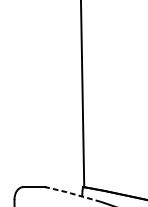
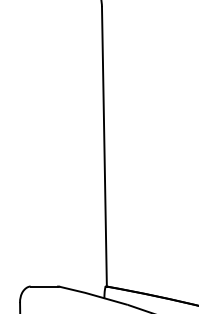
line: (72, 194) -> (92, 295), dashed -> solid

